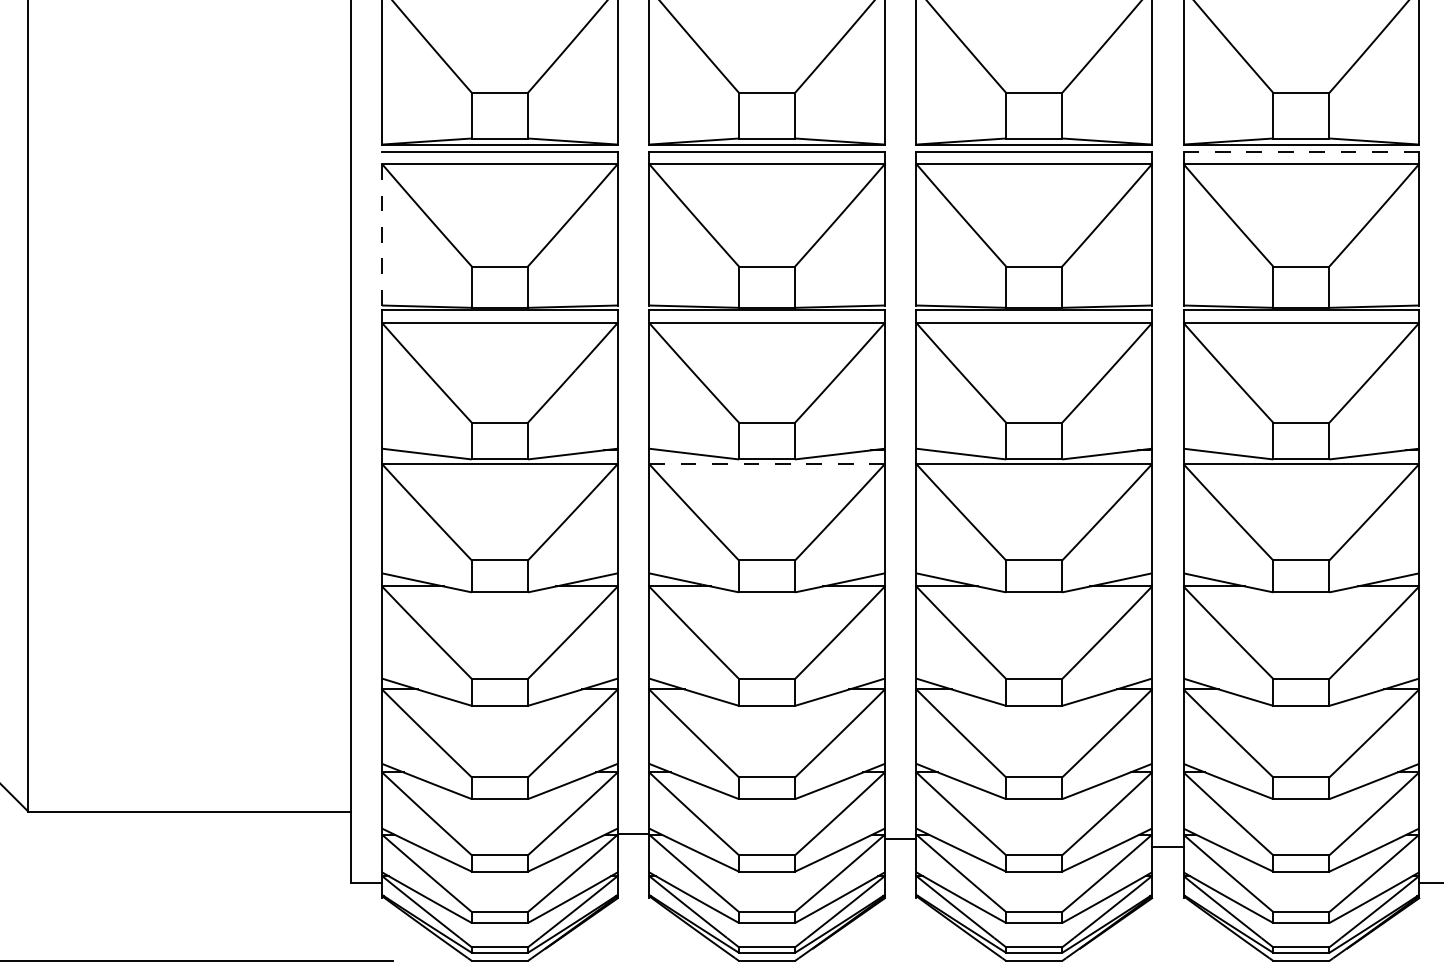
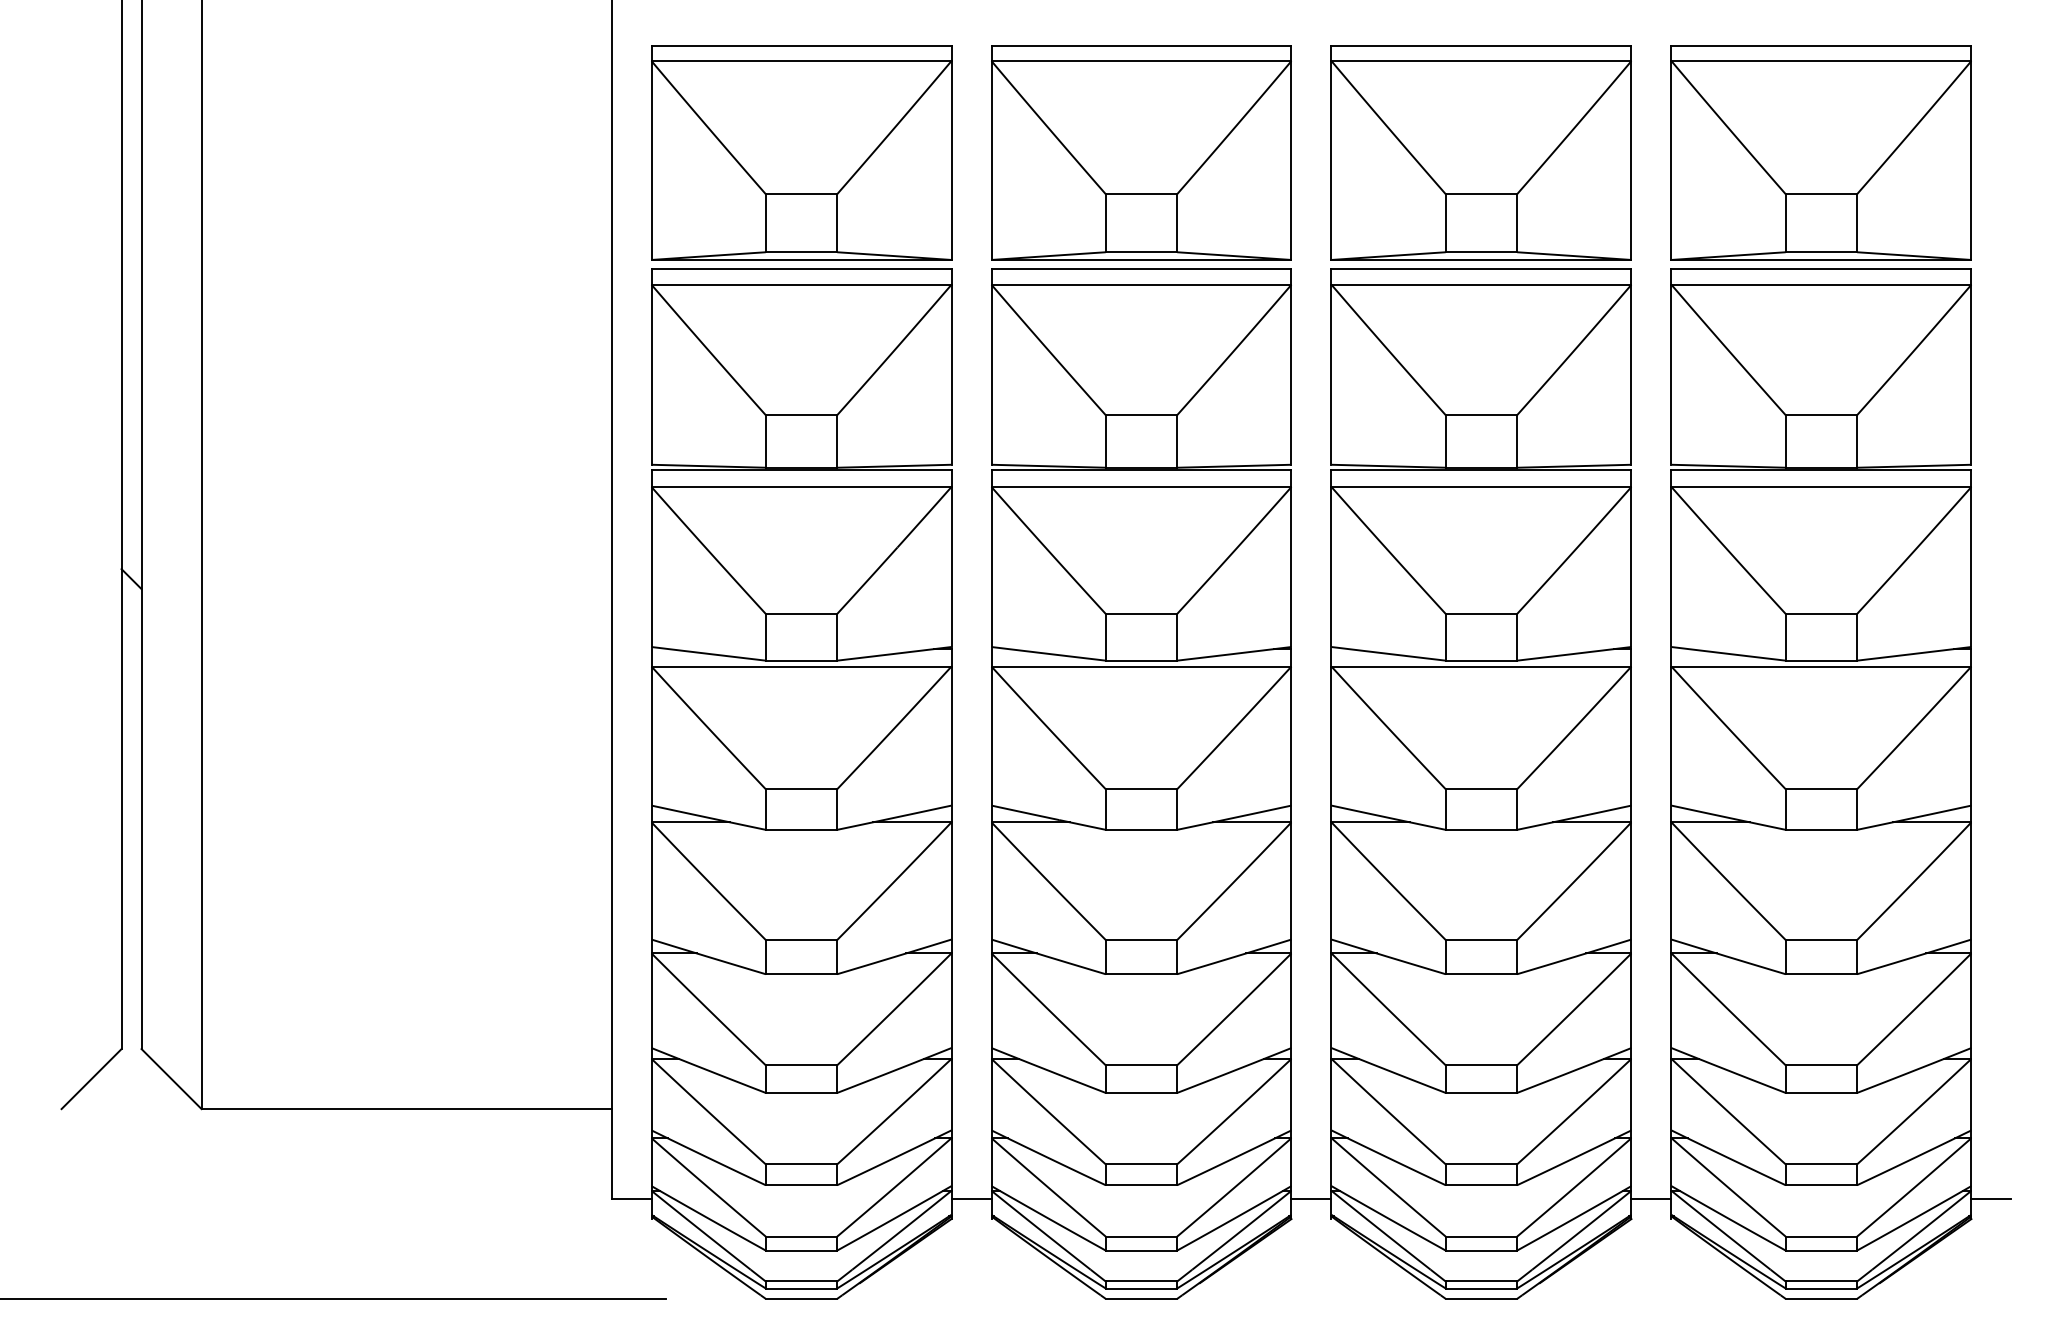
line: (1301, 152) -> (1821, 269), dashed -> solid
line: (382, 228) -> (651, 366), dashed -> solid
line: (767, 464) -> (1141, 666), dashed -> solid
line: (633, 834) -> (971, 1199), moved
line: (900, 839) -> (1311, 1199), moved
line: (1167, 847) -> (1651, 1199), moved

